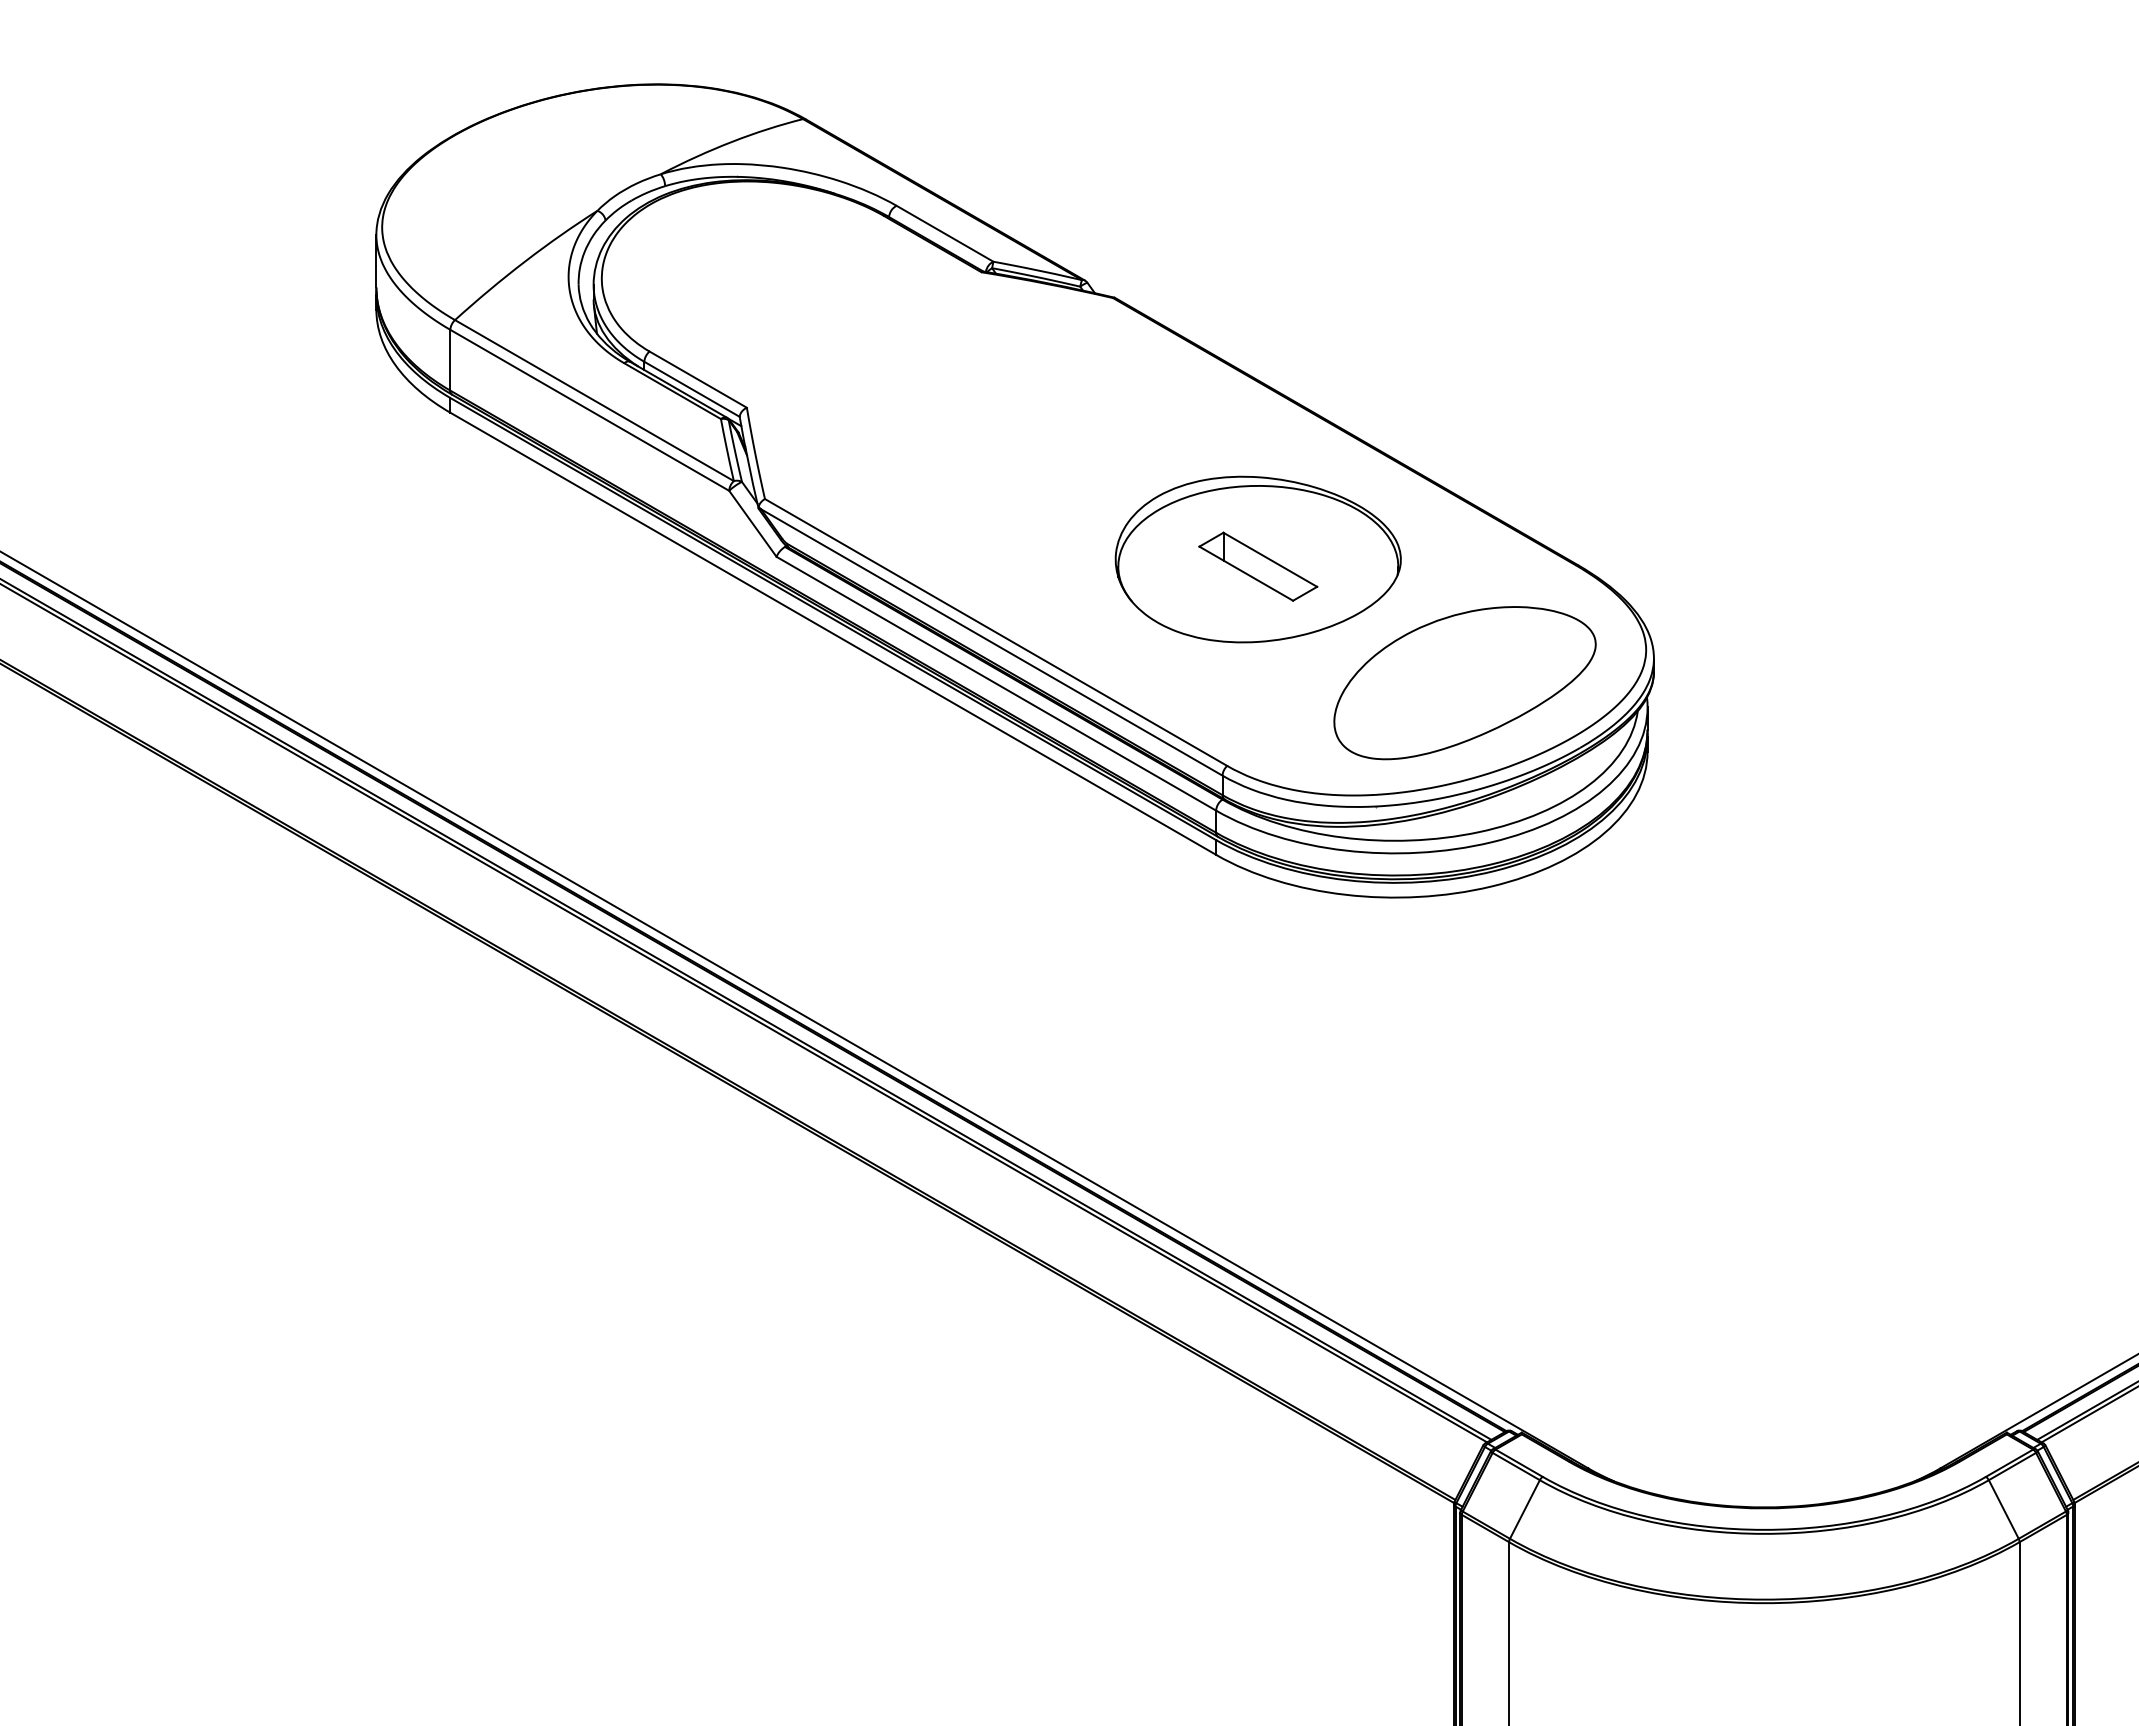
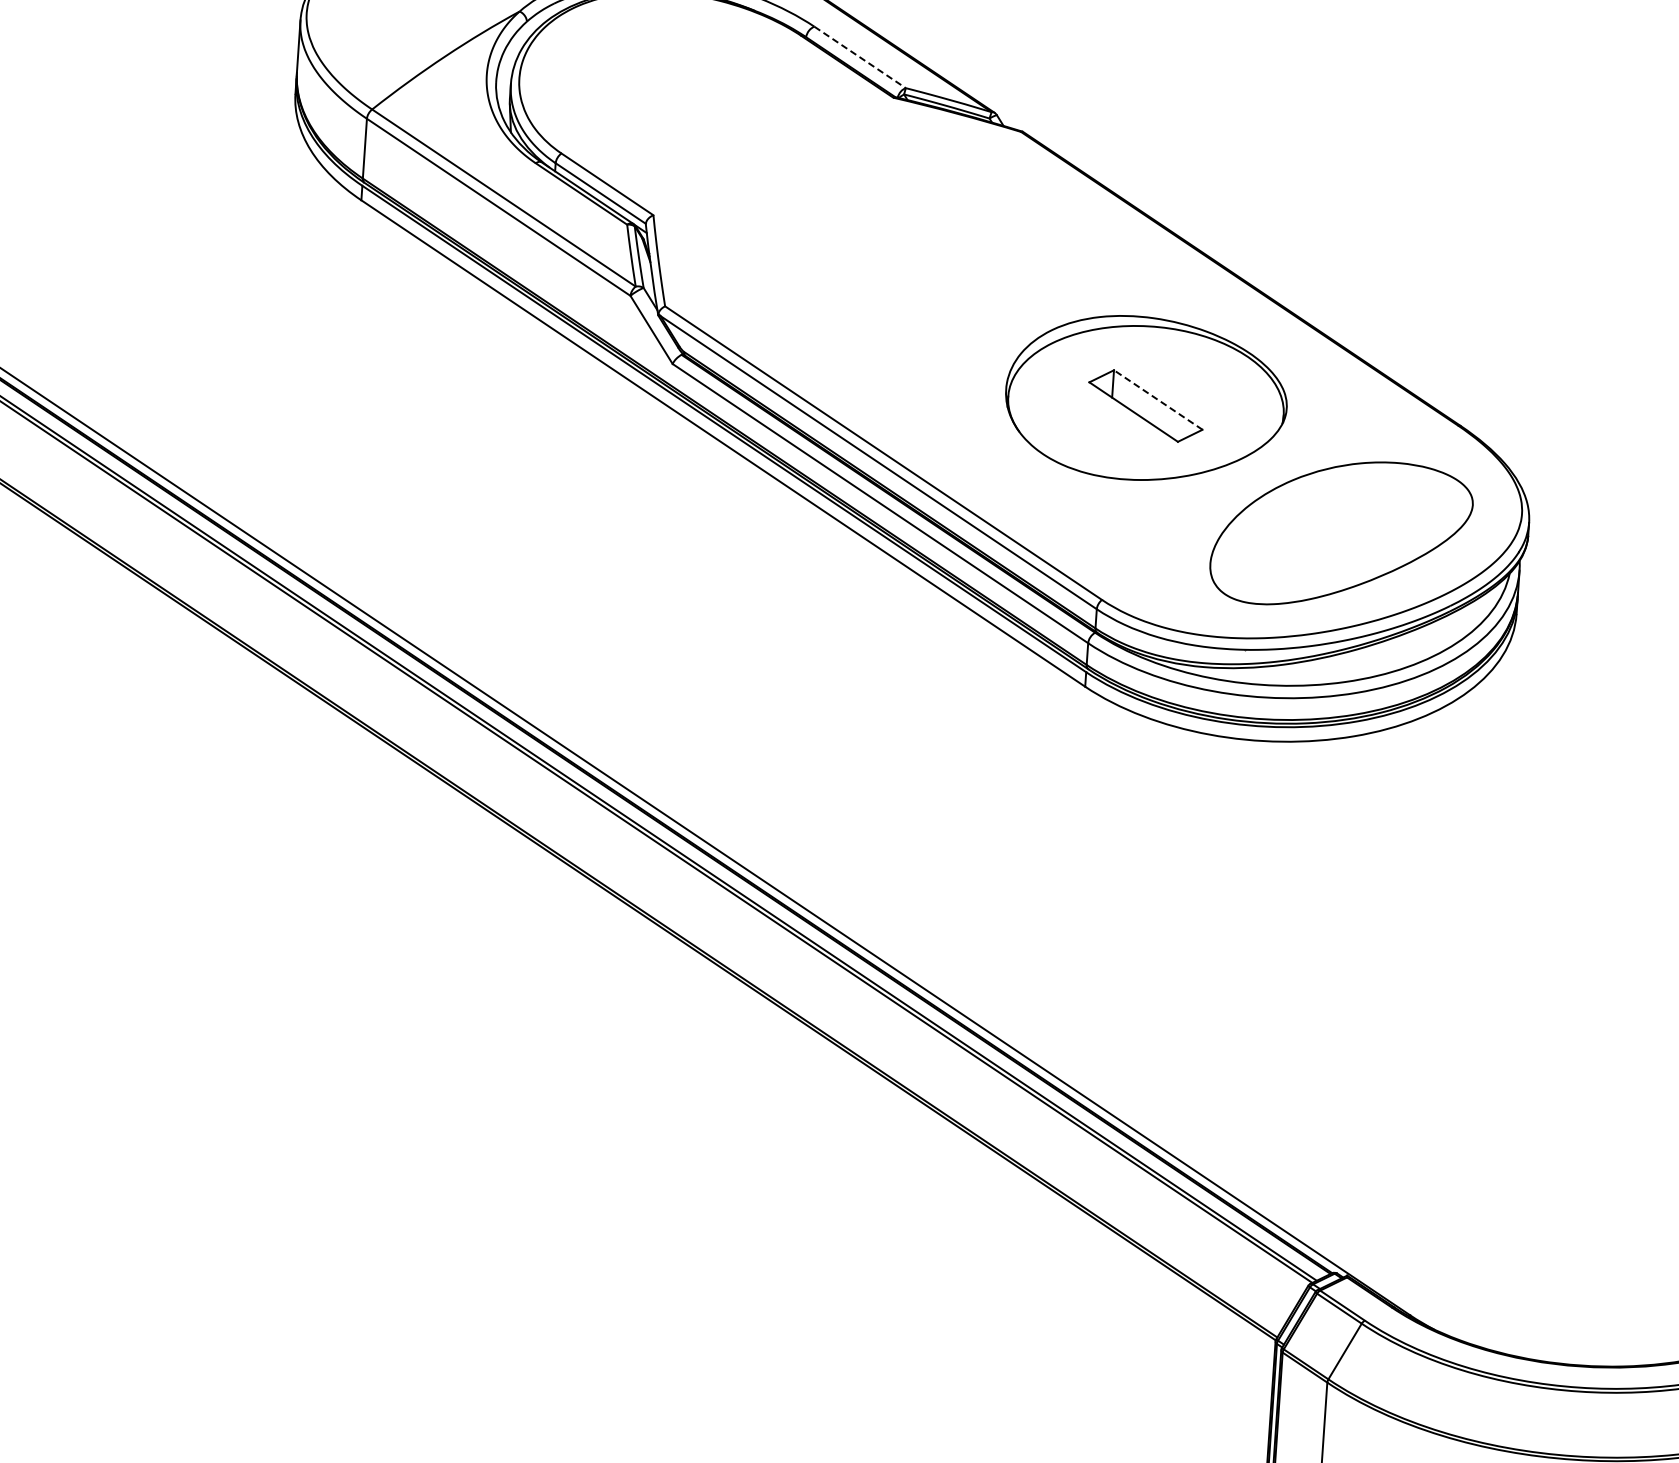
line: (945, 233) -> (860, 57), solid -> dashed
line: (1269, 559) -> (1157, 399), solid -> dashed

